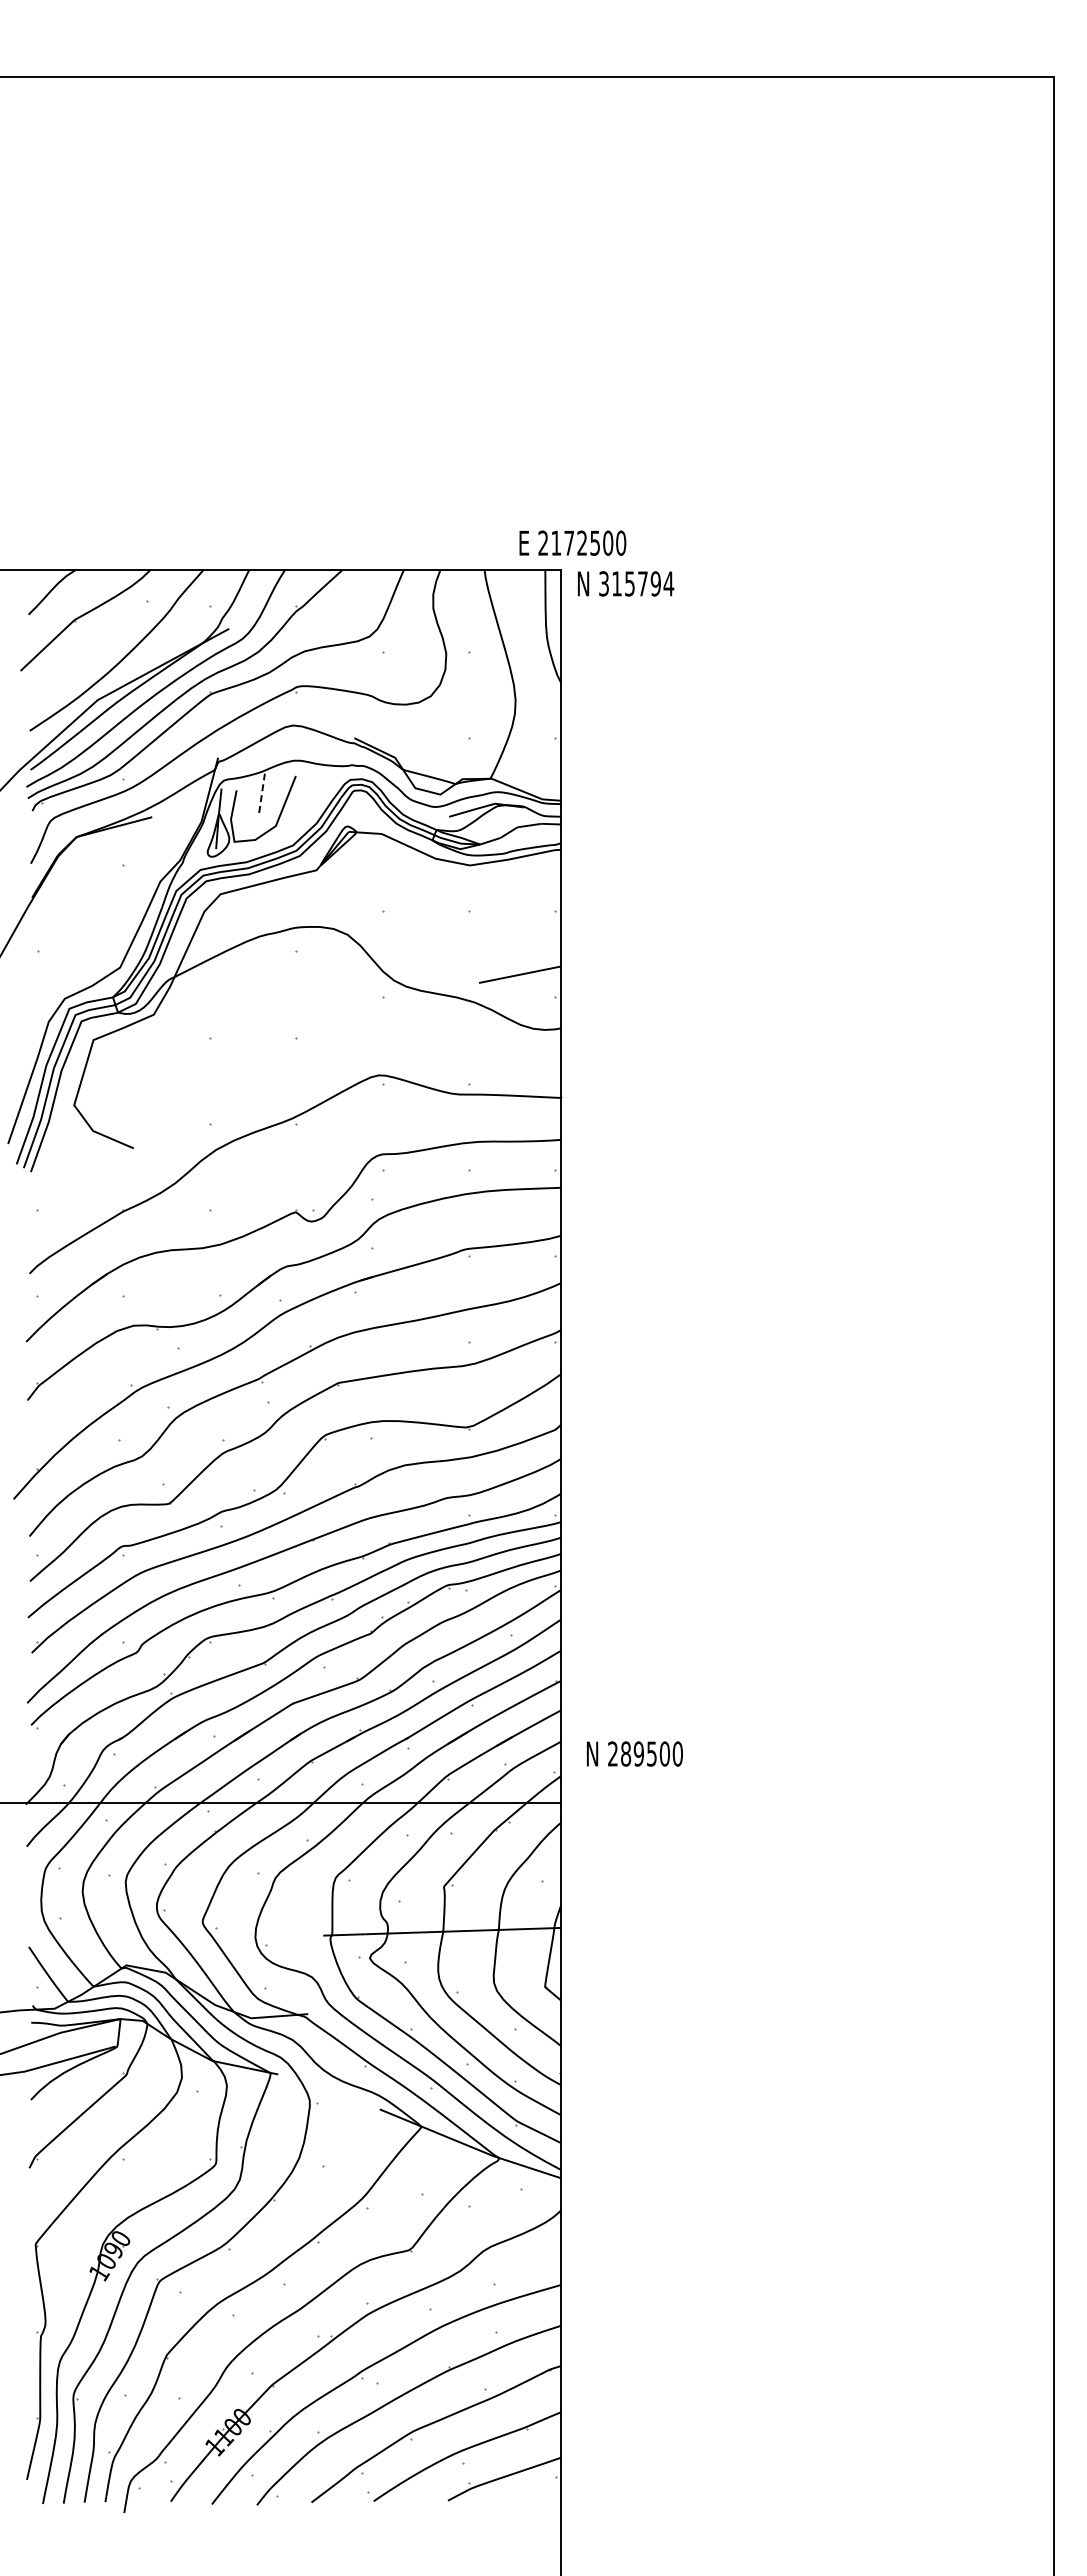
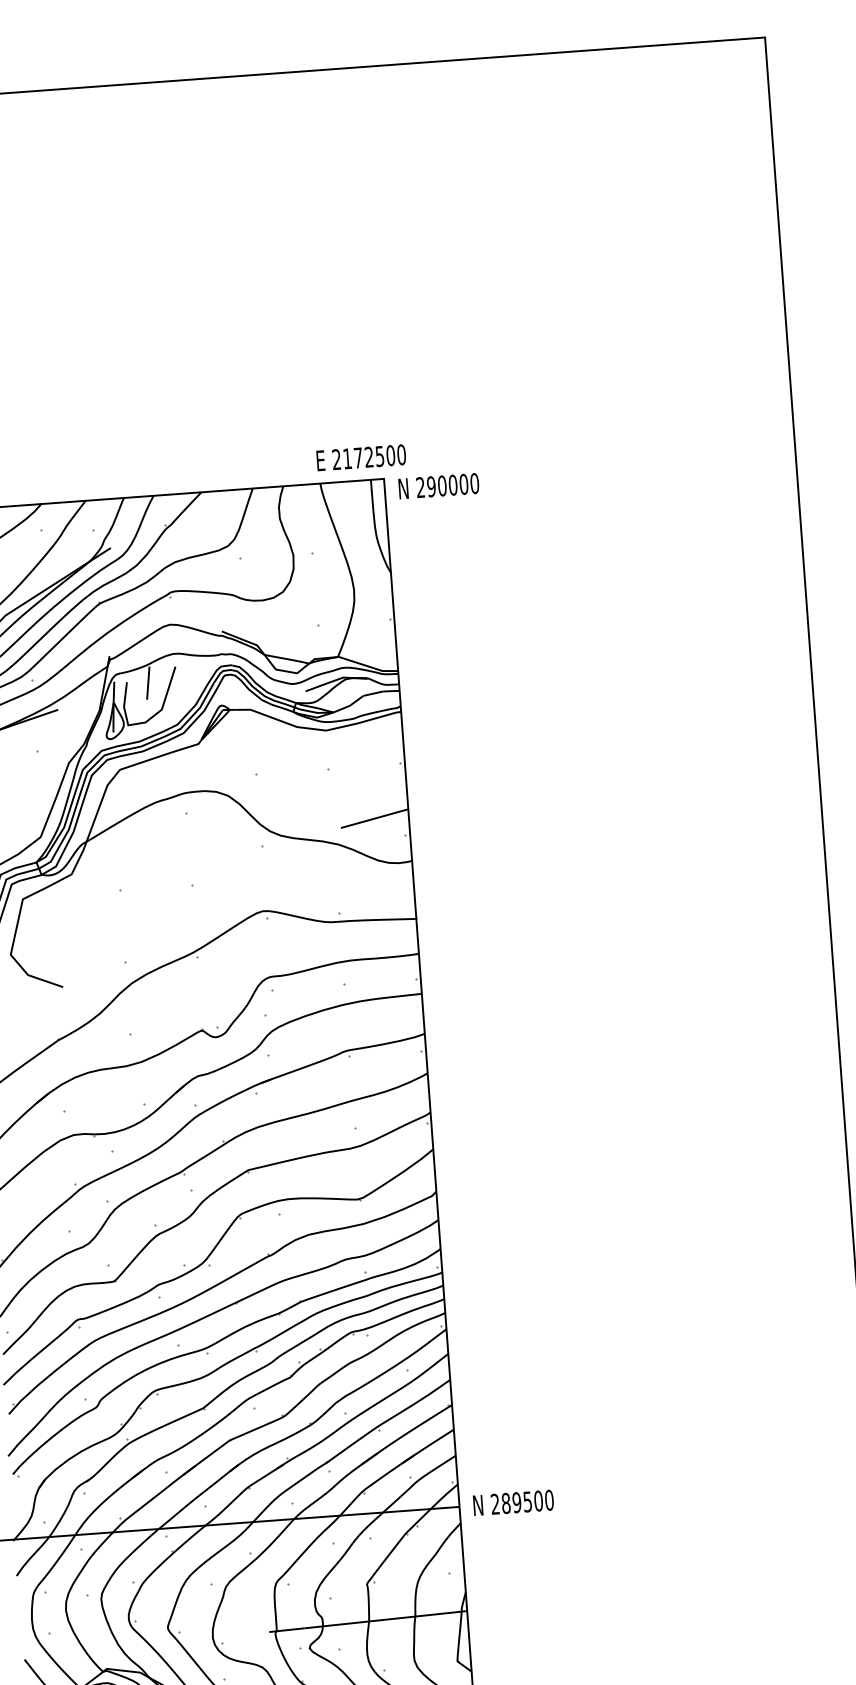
text: (572, 542) -> (361, 457), moved
text: (636, 583) -> (447, 485), 315794 -> 290000
line: (262, 793) -> (148, 683), dashed -> solid
text: (634, 1753) -> (513, 1502), moved

